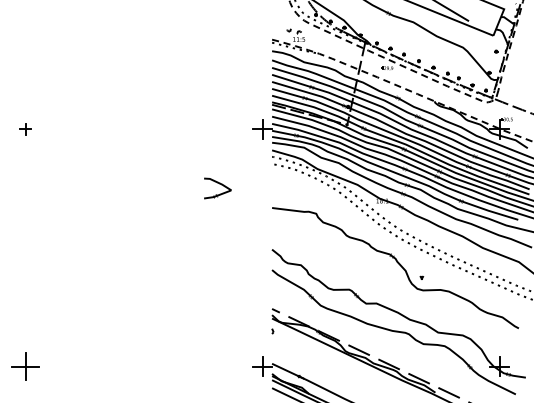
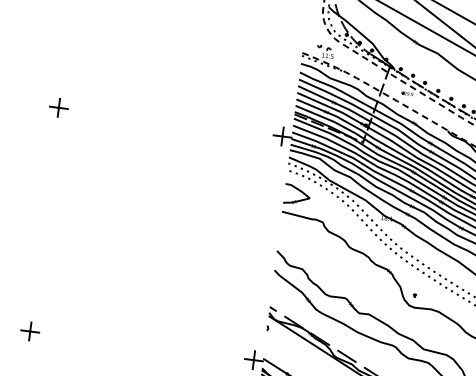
part: (25, 129) -> (58, 107), size x1.67
part: (217, 188) -> (297, 194), moved
part: (25, 366) -> (30, 331), size x0.71

